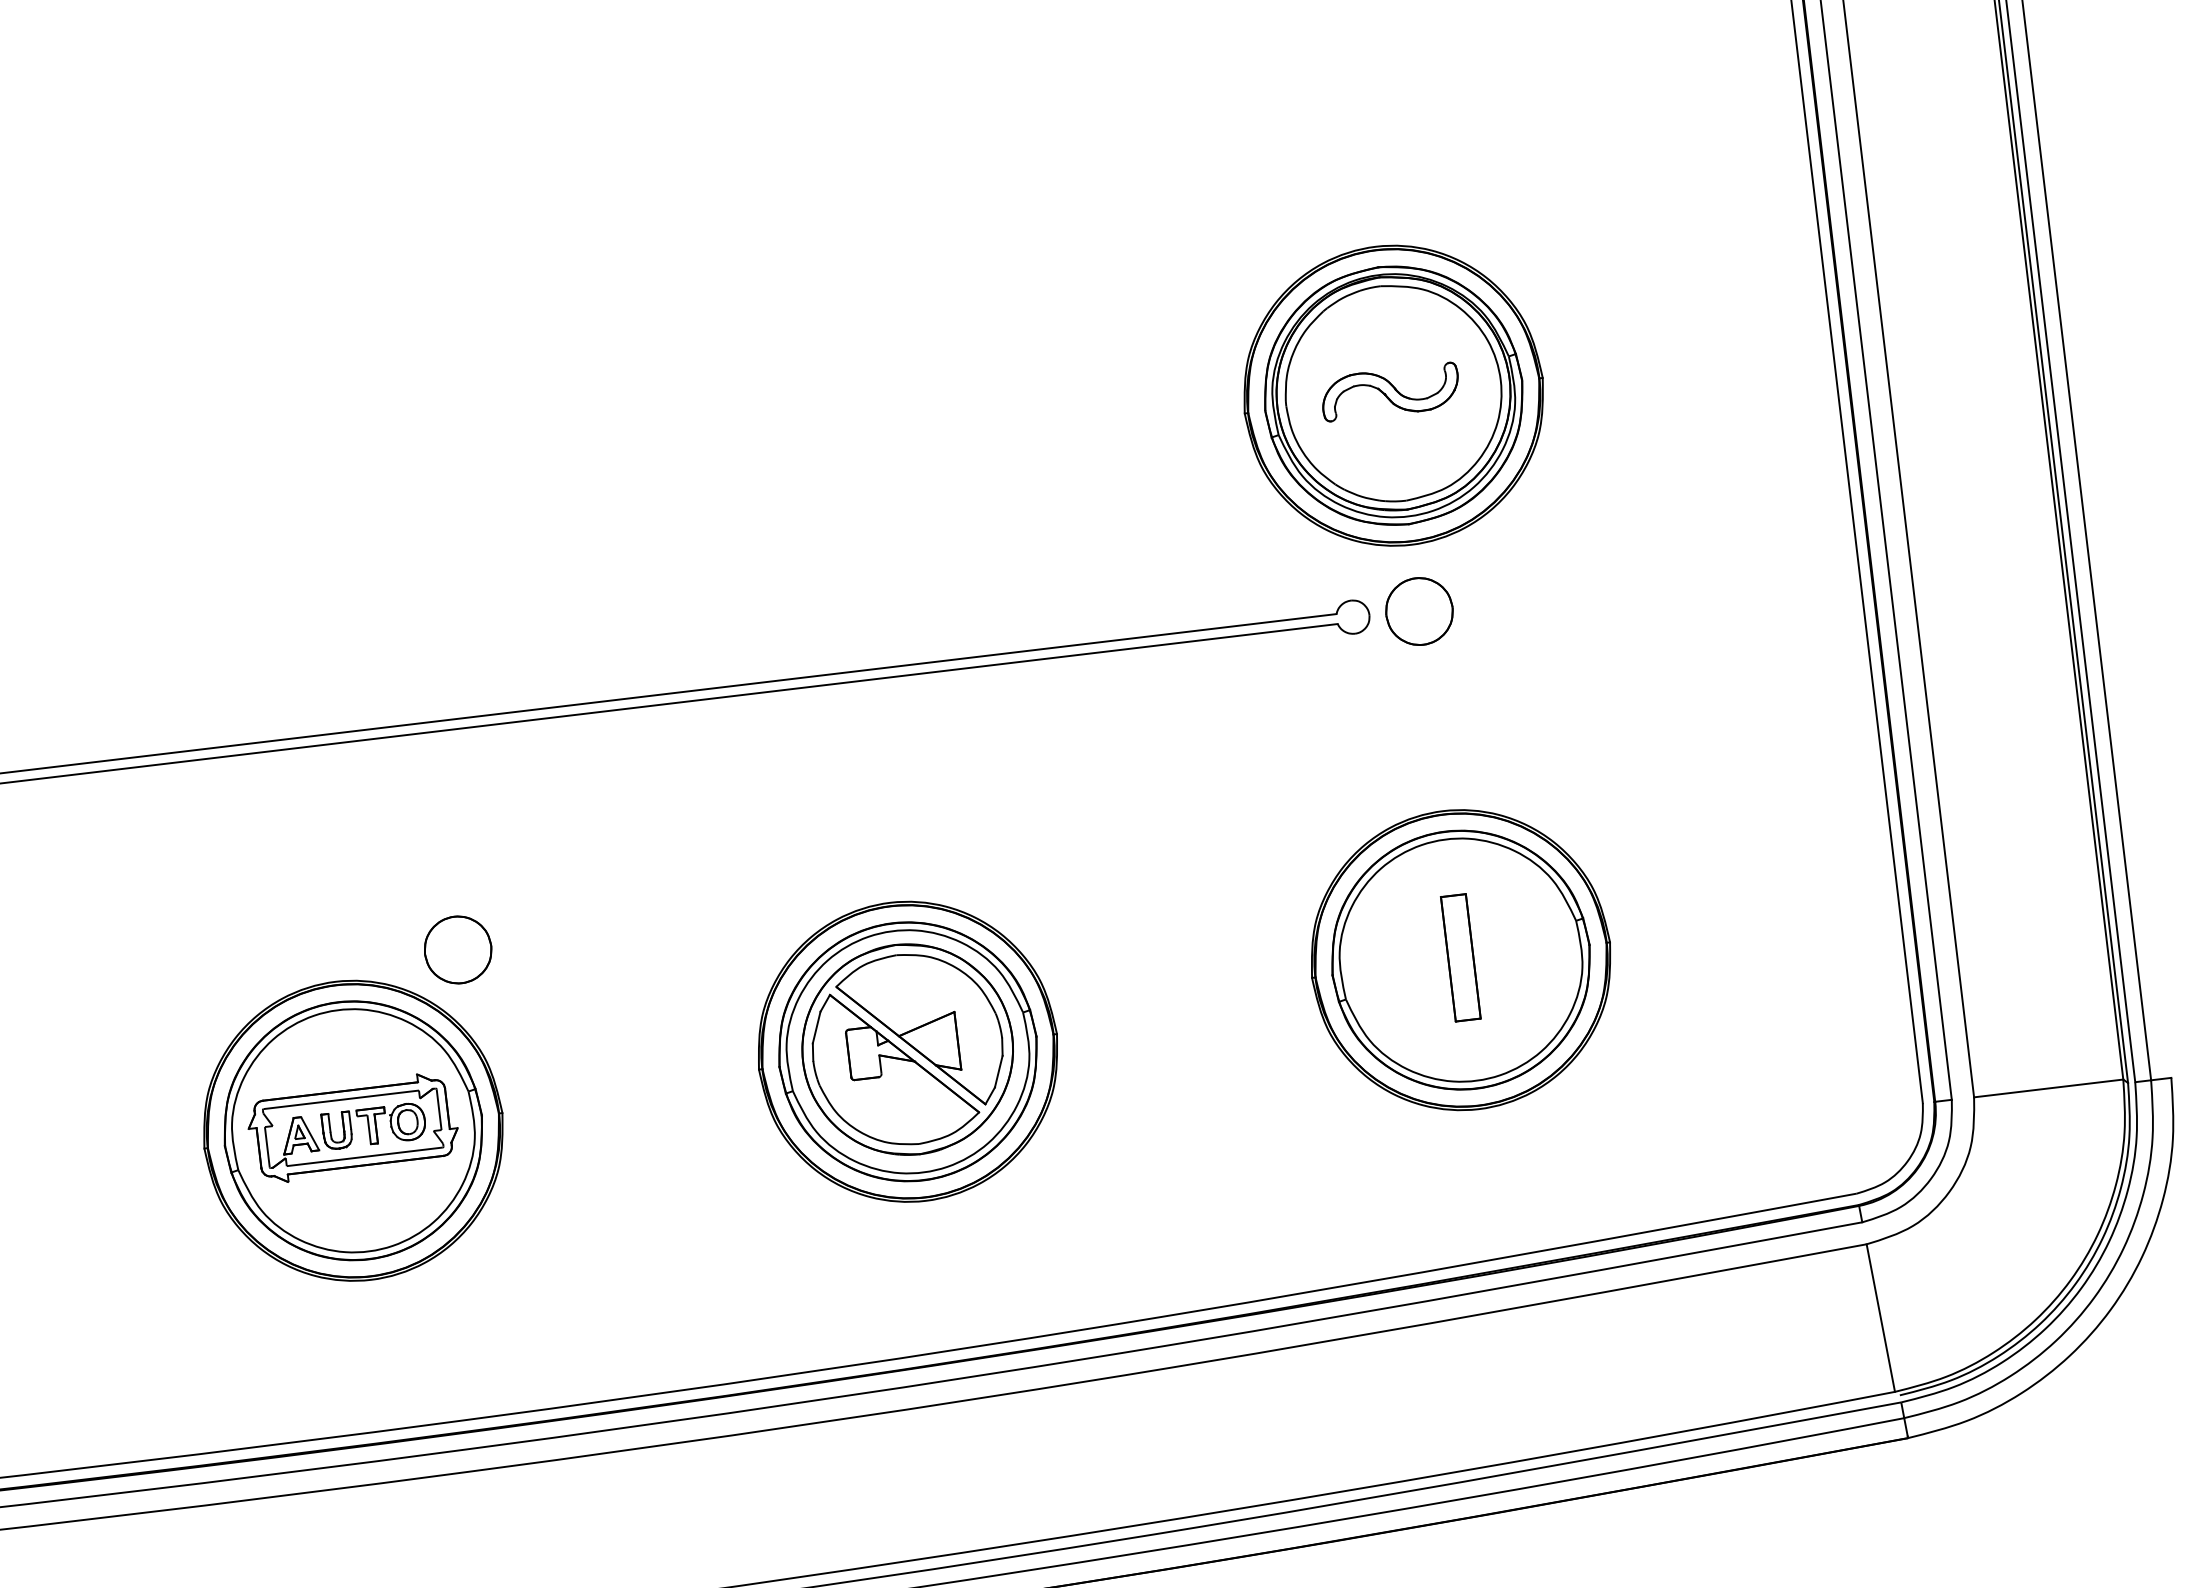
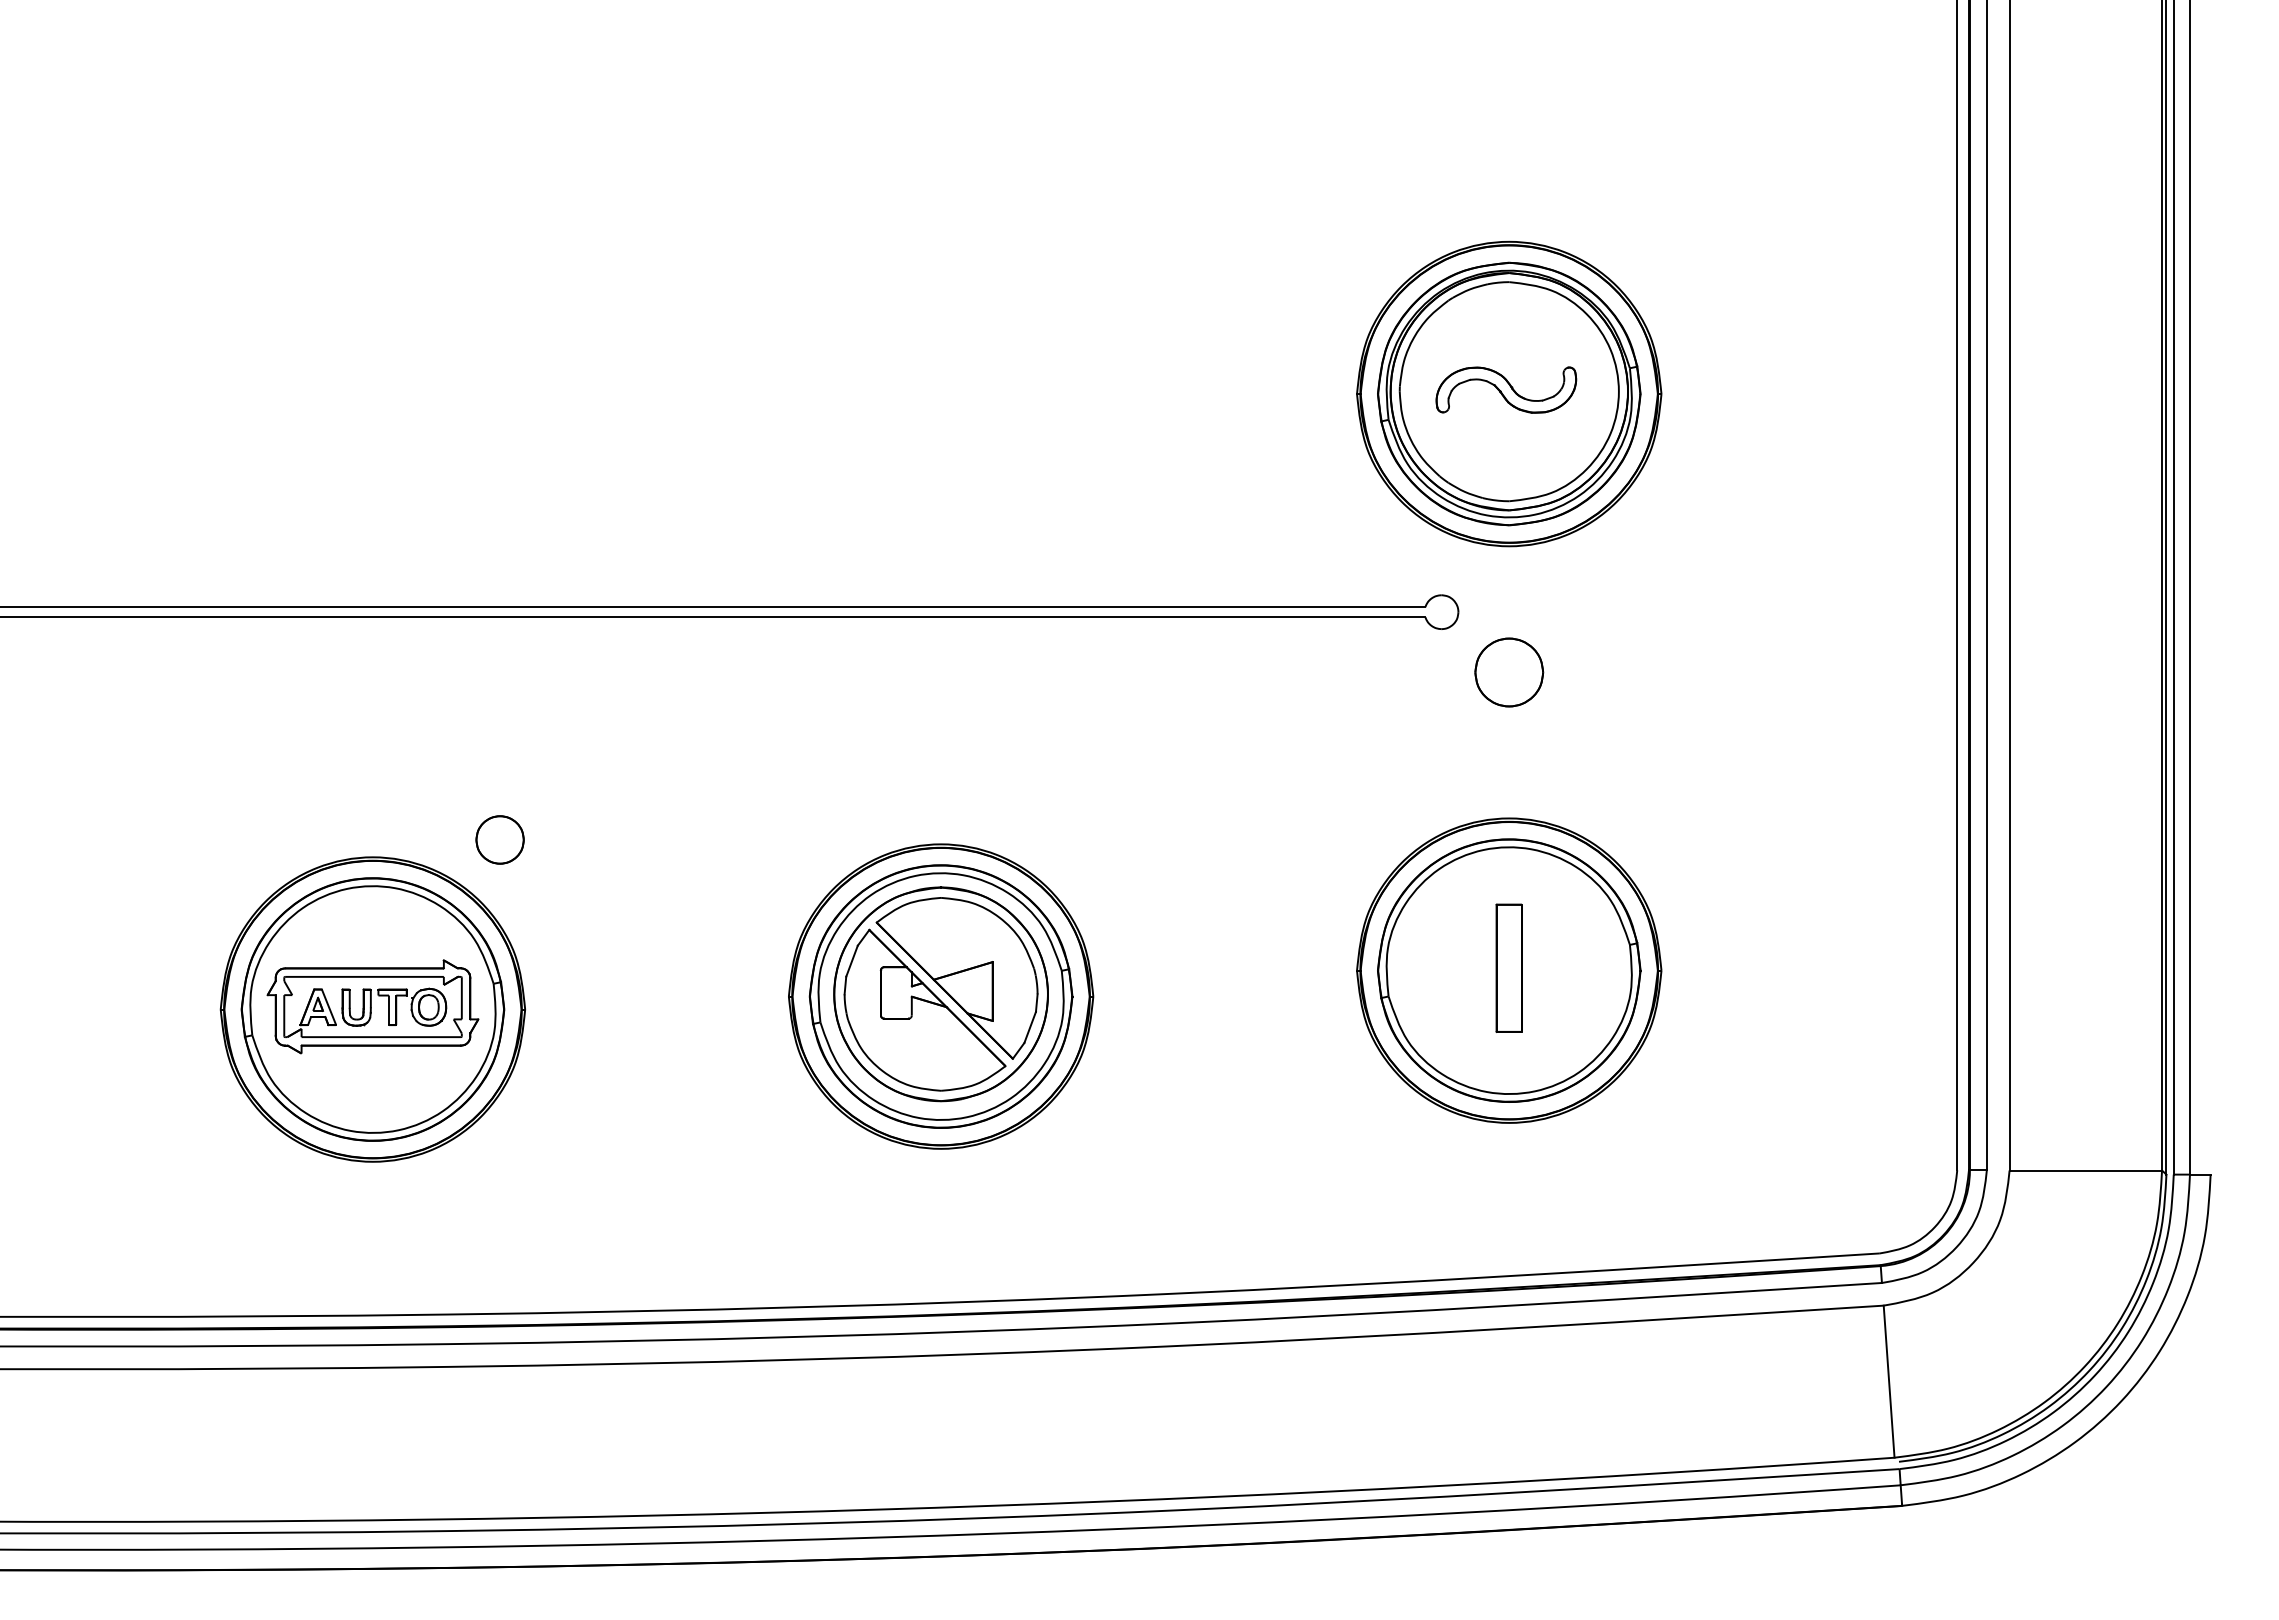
part: (1419, 611) -> (1509, 672), moved
part: (457, 949) -> (499, 839), size x0.7

